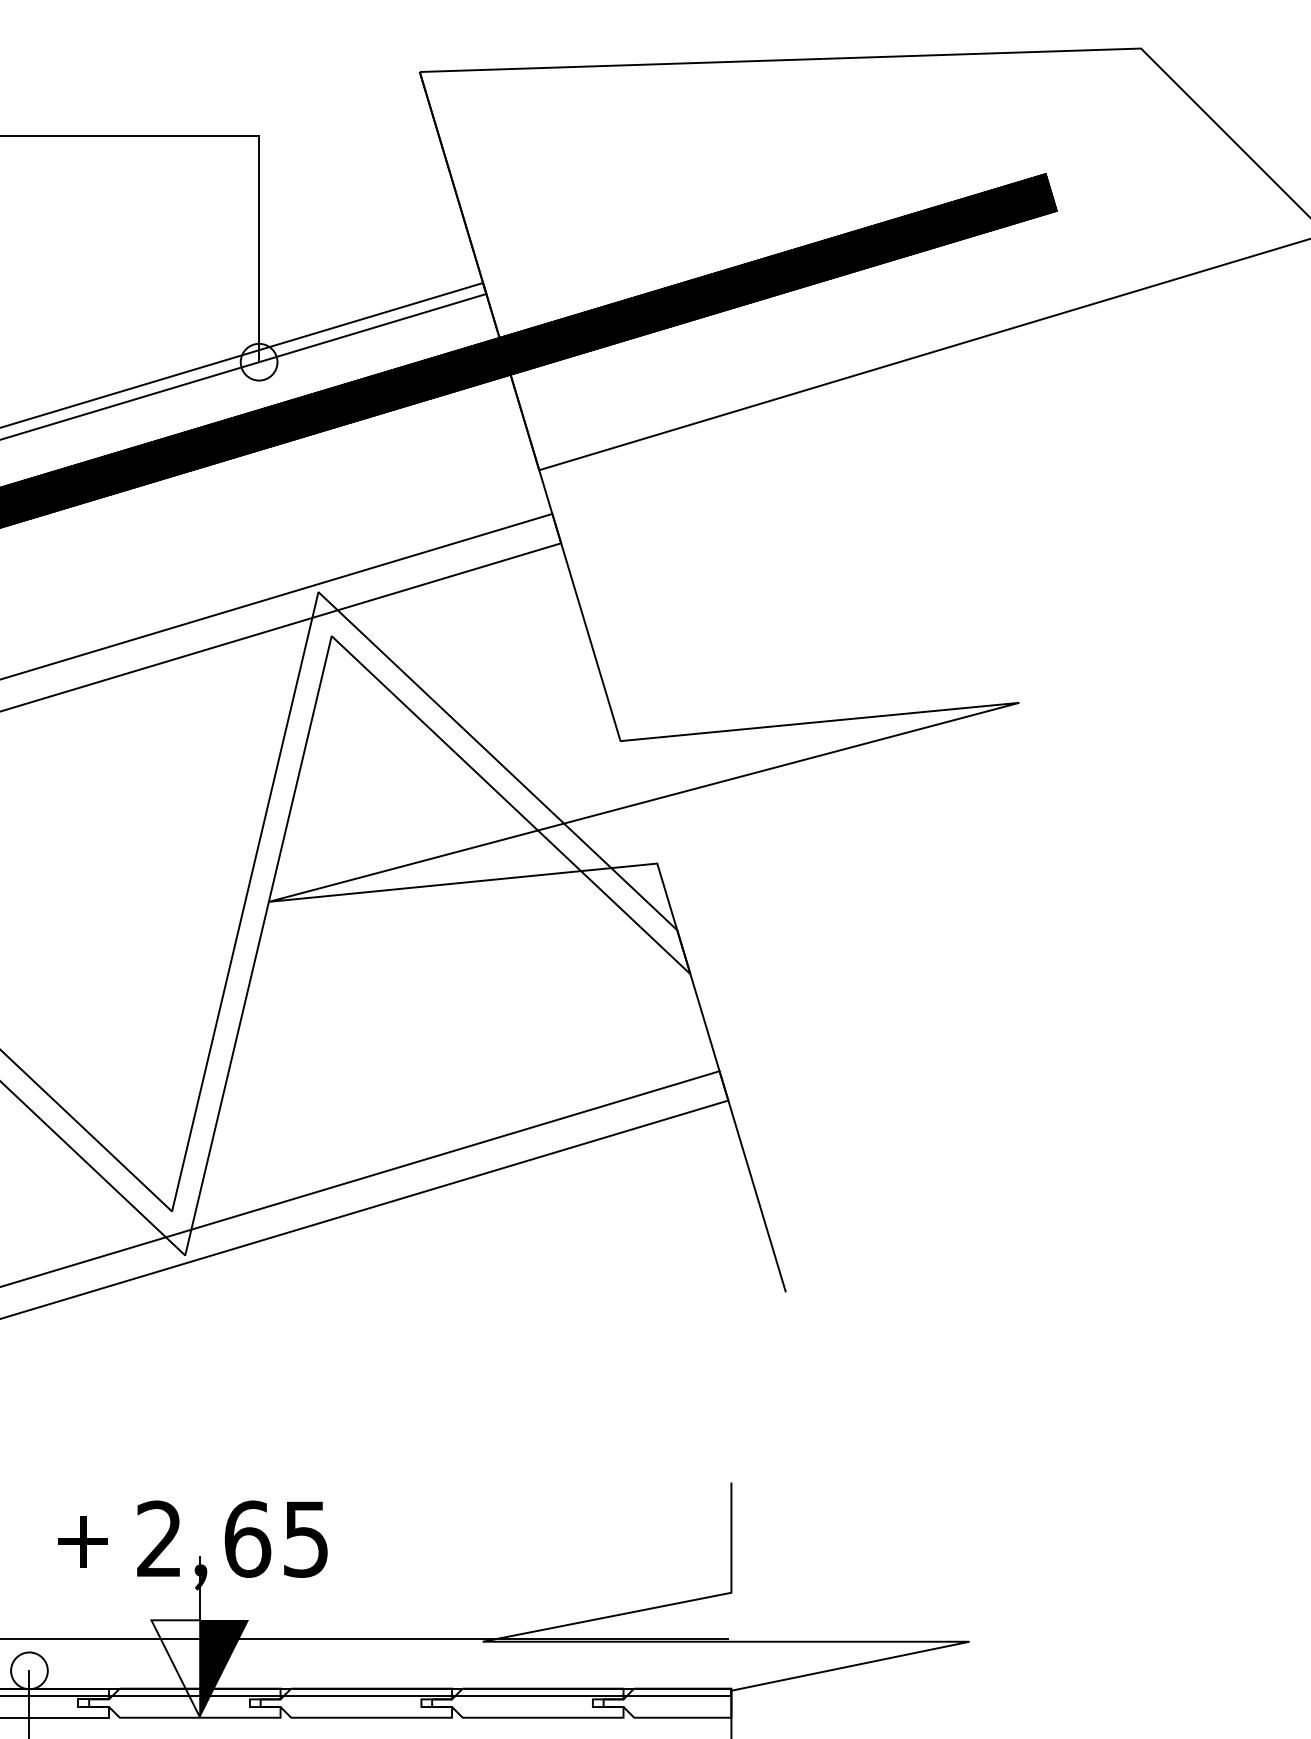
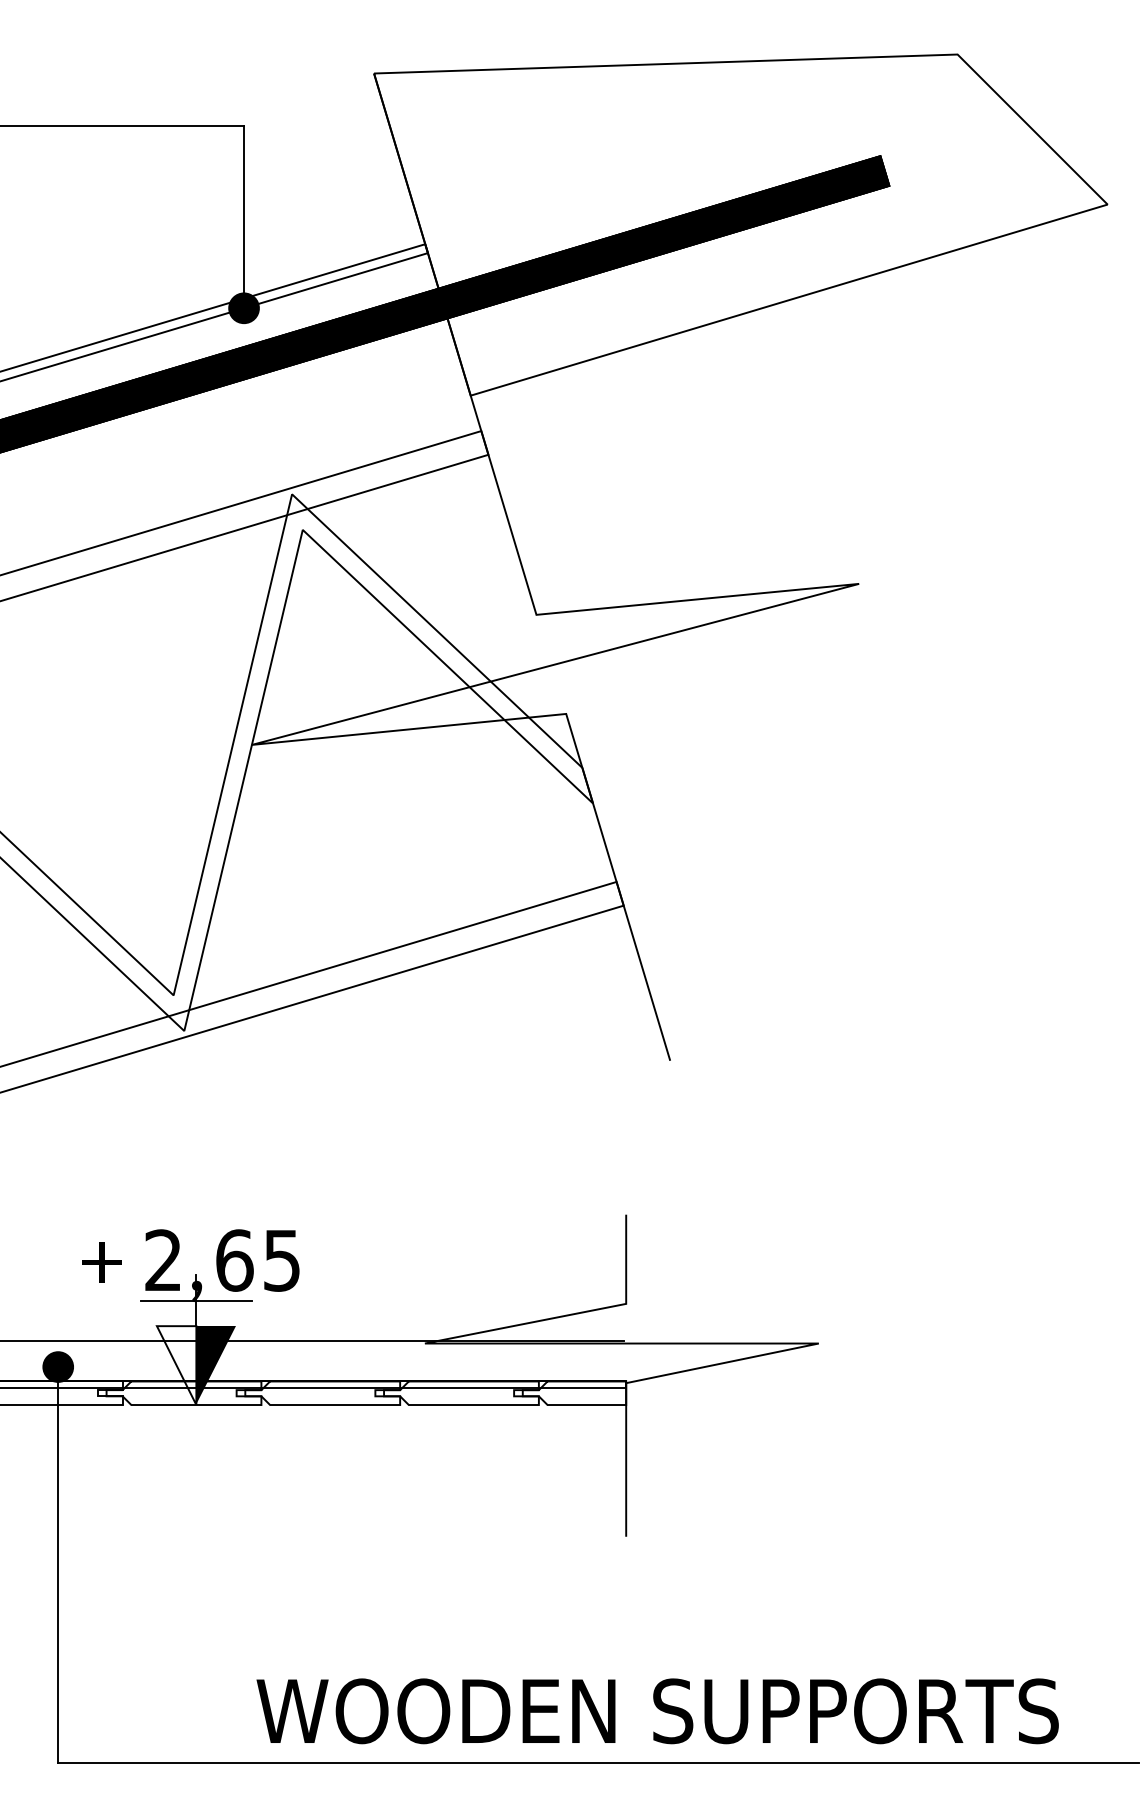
fill: (258, 362) -> (243, 308), added
line: (200, 1588) -> (196, 1300), added
fill: (29, 1670) -> (58, 1366), added

